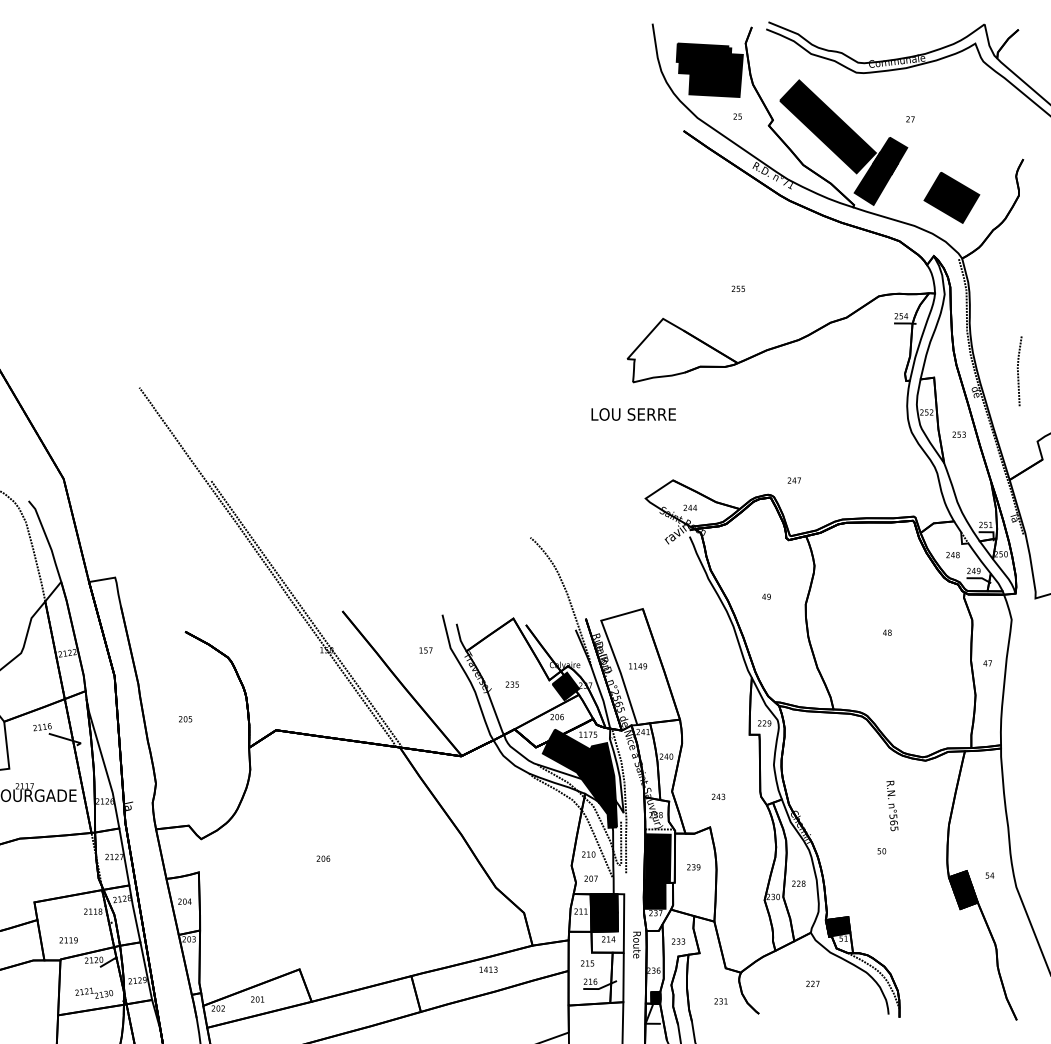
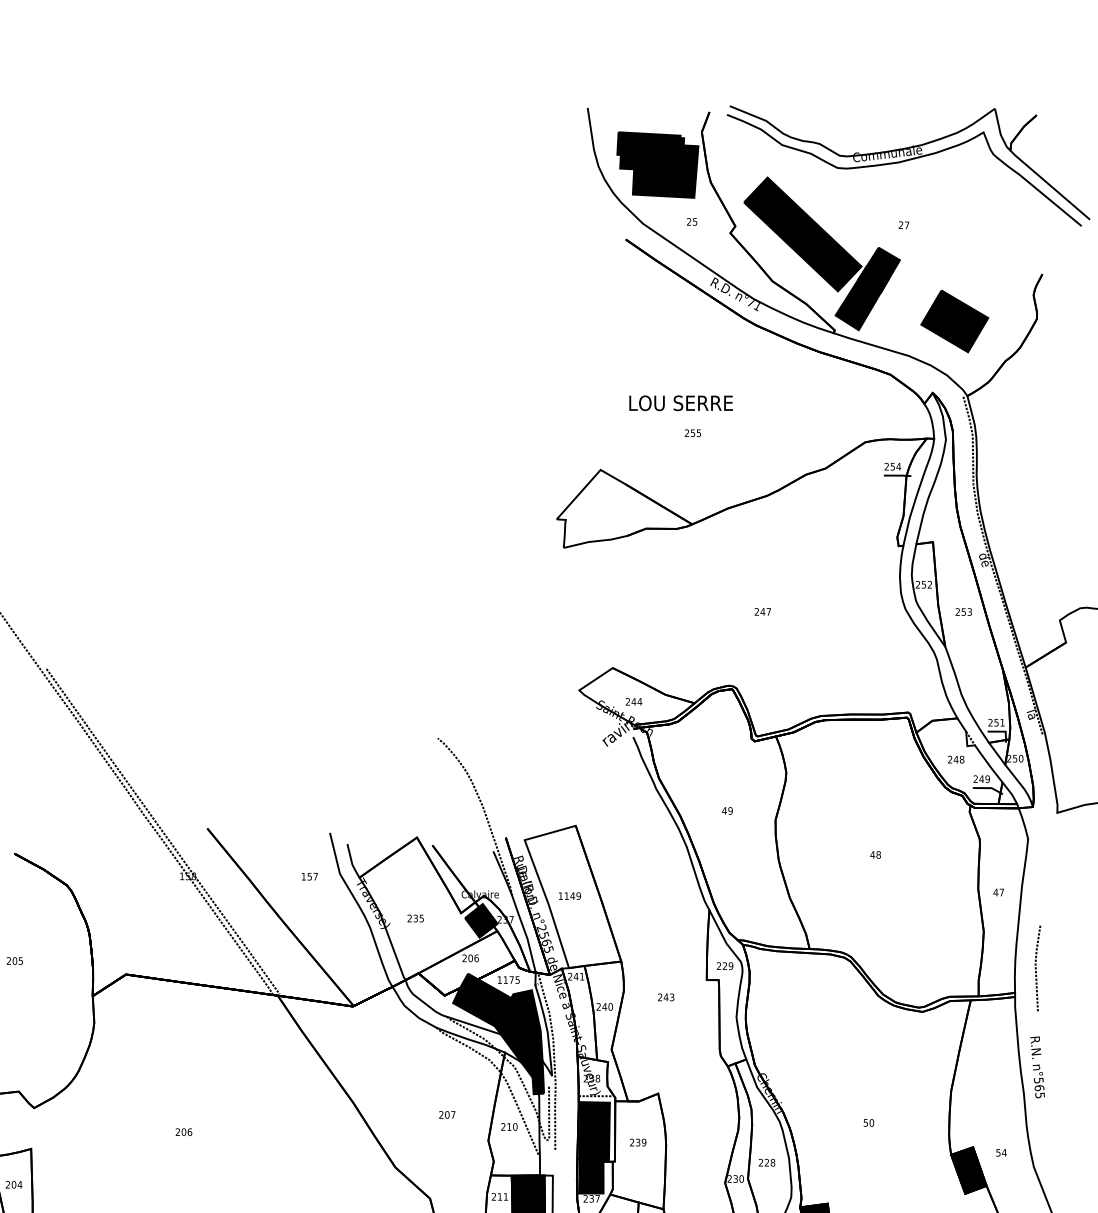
line: (1018, 371) -> (1036, 968), moved
text: (633, 414) -> (680, 403), moved
text: (793, 480) -> (761, 611), moved
text: (718, 796) -> (666, 996), moved
text: (892, 805) -> (1037, 1066), moved
text: (590, 878) -> (446, 1114), moved

